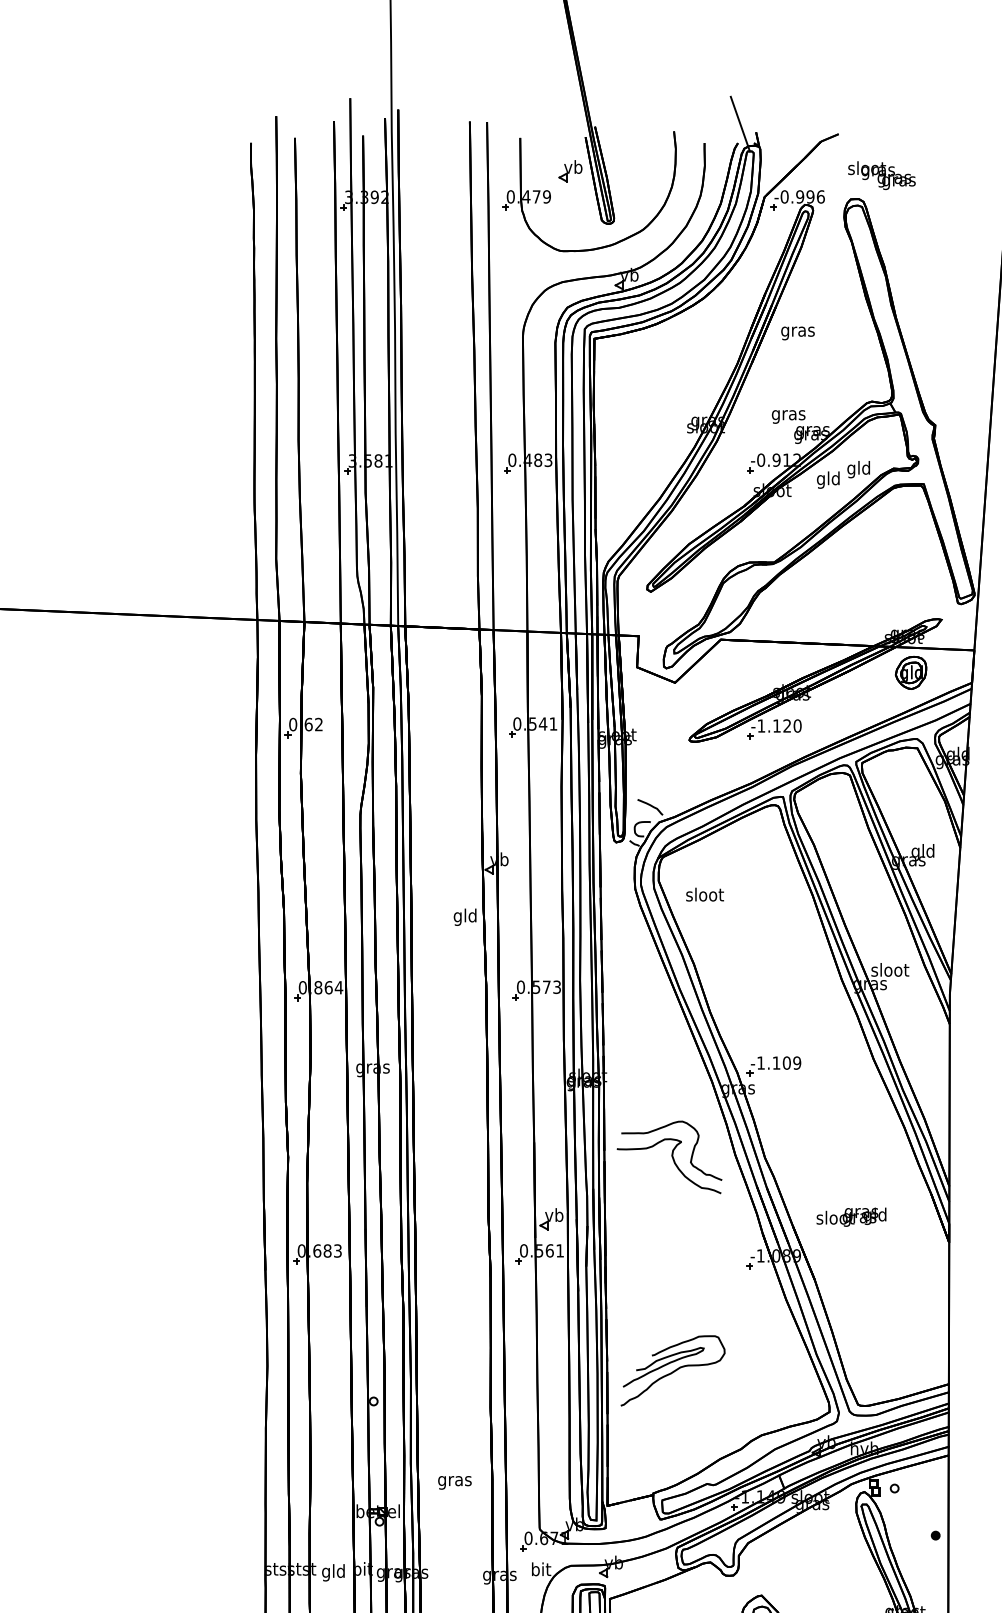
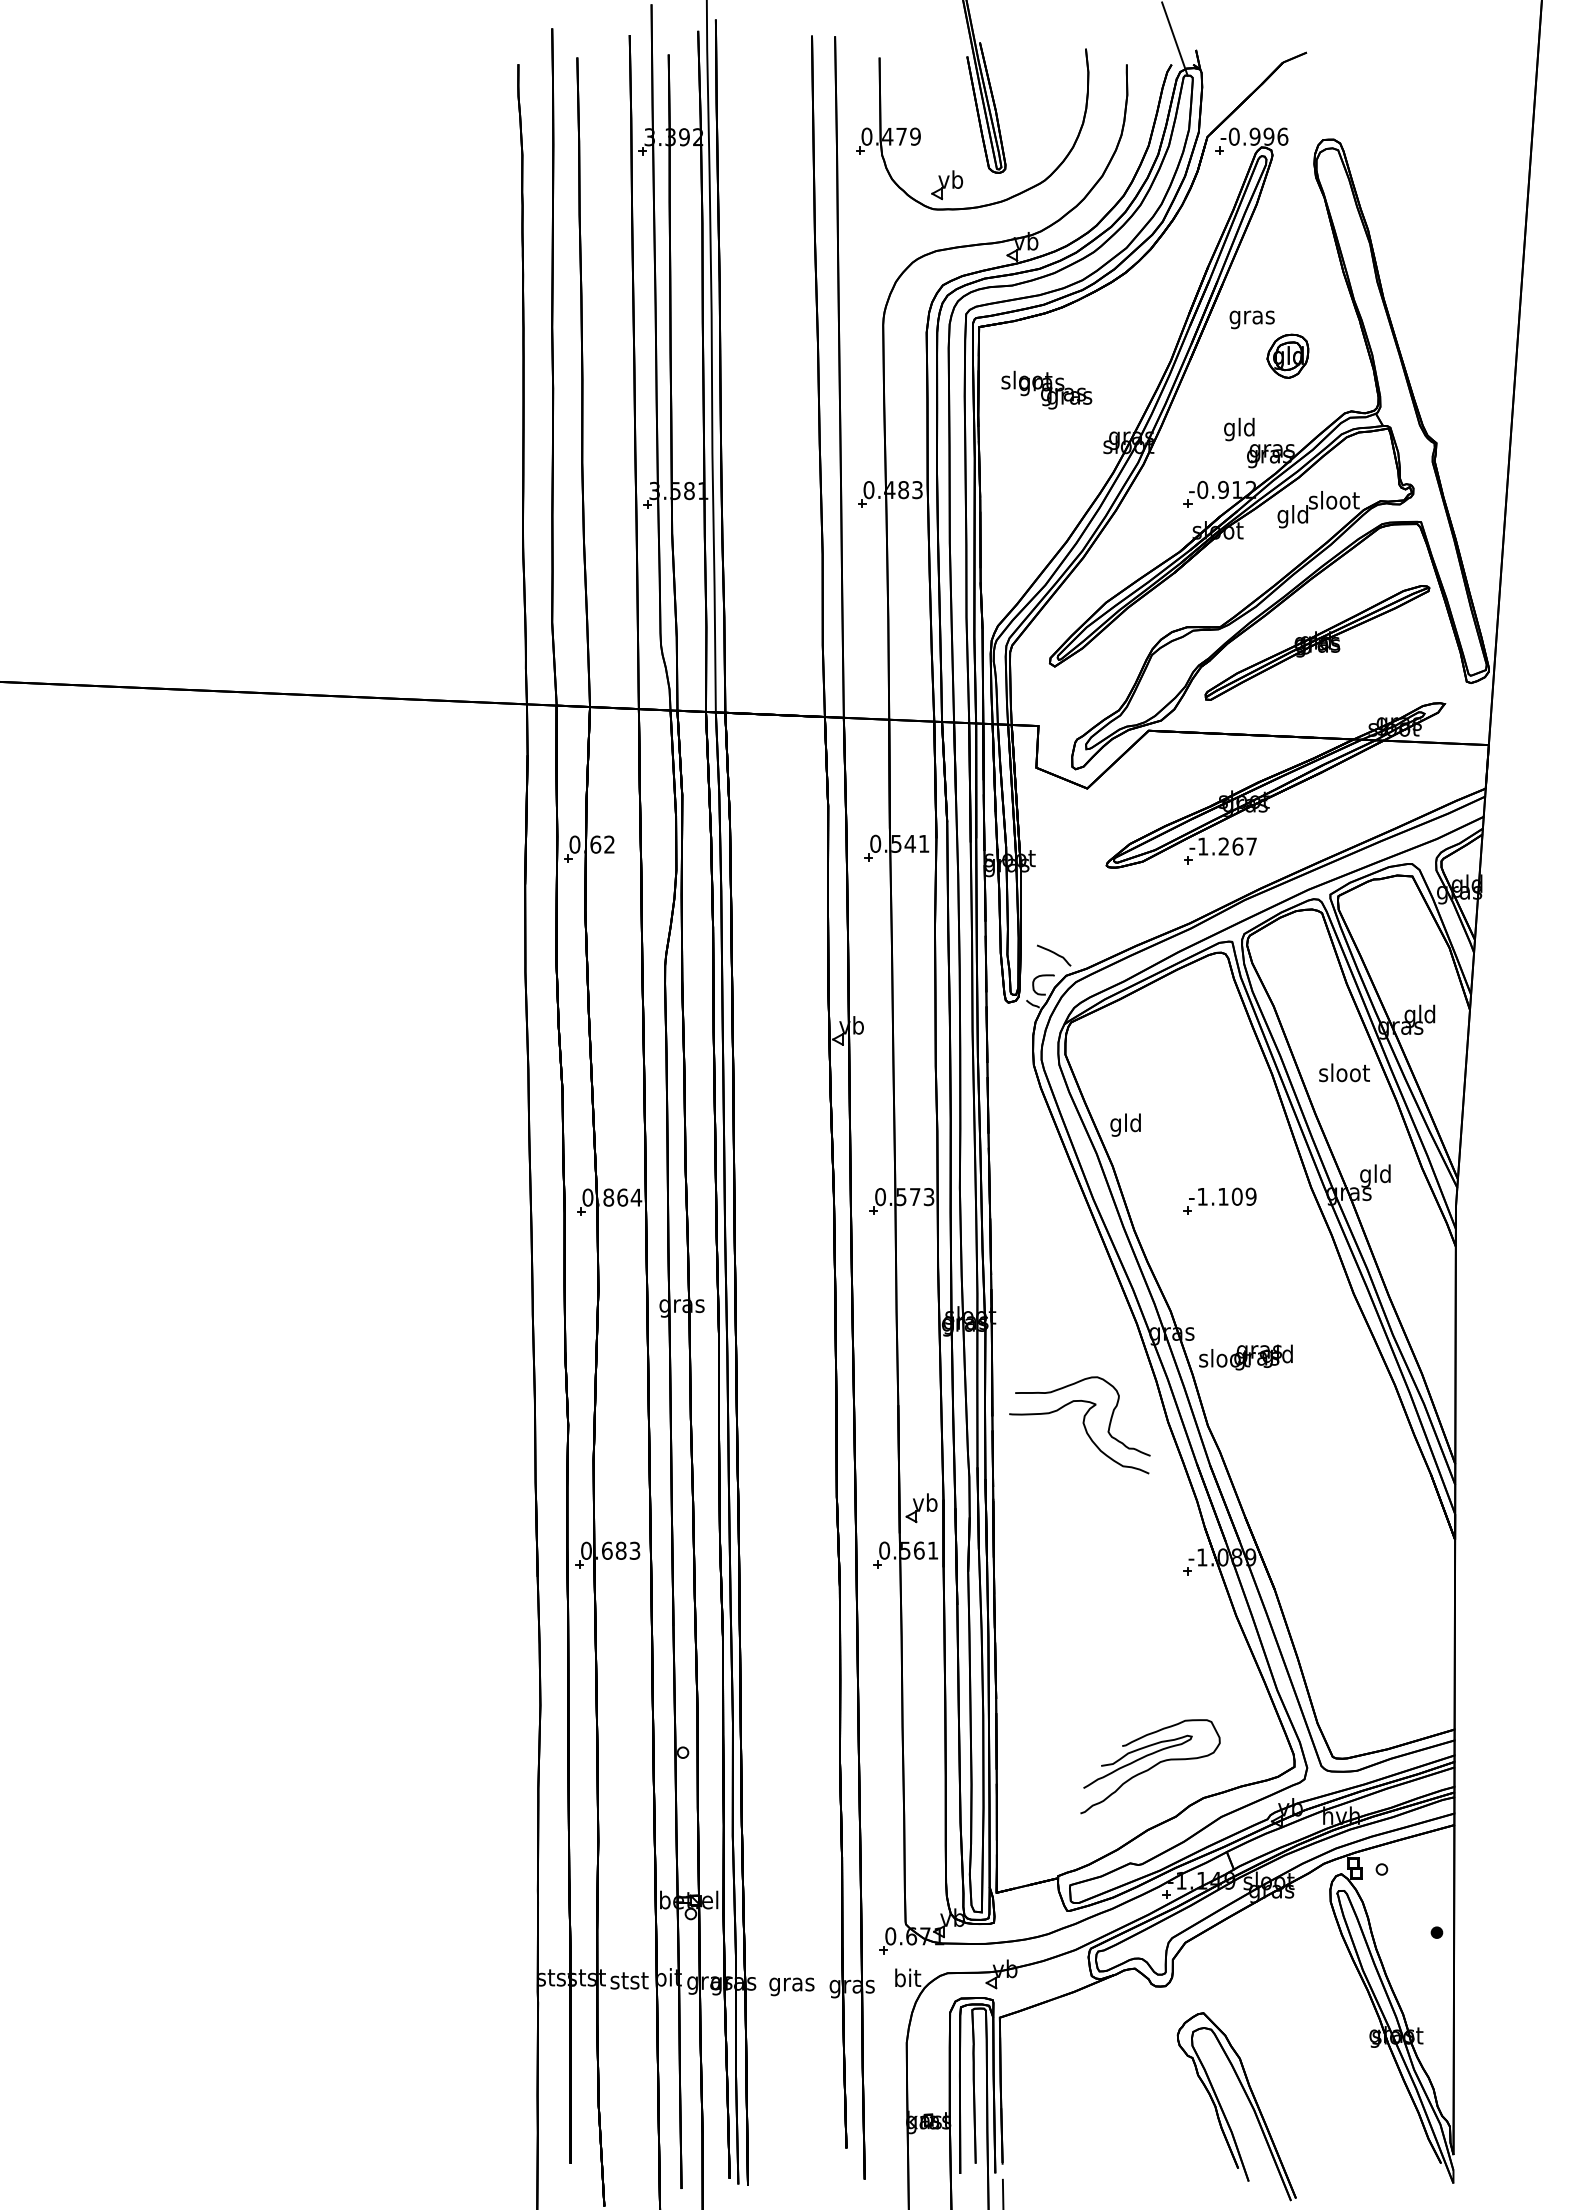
part: (570, 171) -> (947, 185), moved
text: (881, 175) -> (1046, 389), moved
text: (788, 415) -> (1239, 429), gras -> gld
text: (858, 469) -> (1333, 502), gld -> sloot
part: (846, 573) -> (1317, 642), added
part: (910, 672) -> (1287, 355), moved
text: (787, 725) -> (1237, 846), -1.120 -> -1.267
text: (705, 894) -> (1344, 1072), moved
text: (465, 916) -> (1125, 1124), moved
text: (889, 971) -> (1375, 1175), sloot -> gld
part: (773, 1065) -> (1219, 1200), moved
text: (851, 1217) -> (1245, 1357), moved
part: (672, 1370) -> (1150, 1766), moved
text: (454, 1482) -> (791, 1986), moved
text: (333, 1572) -> (629, 1982), gld -> stst

